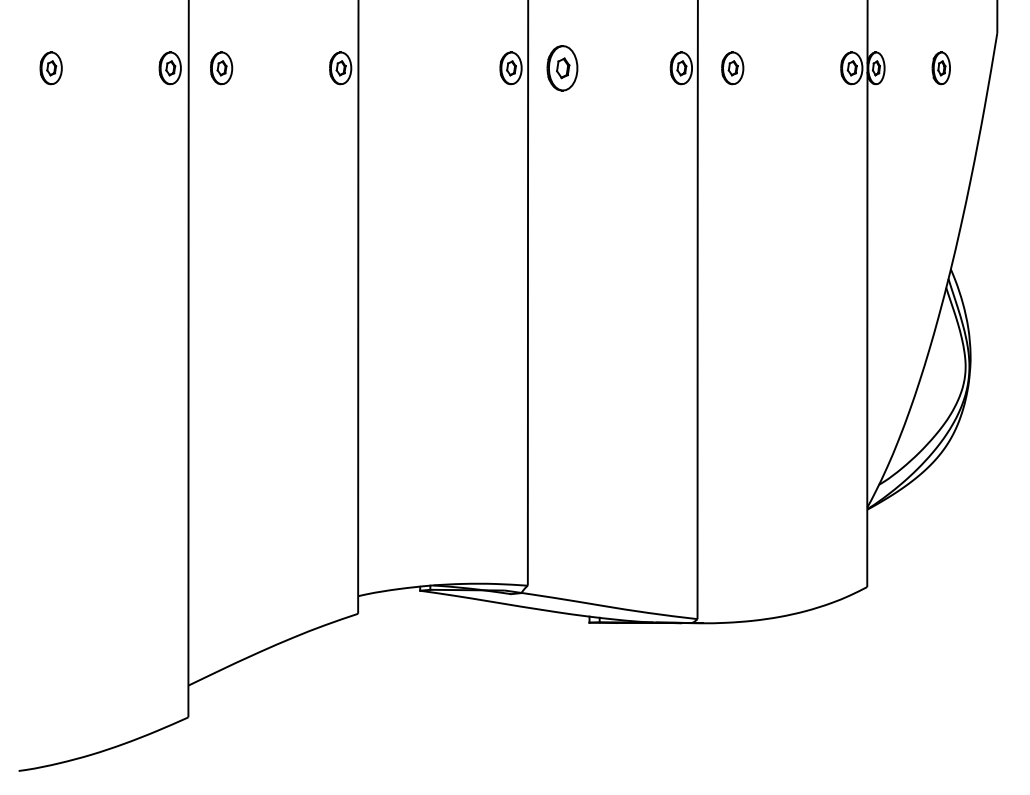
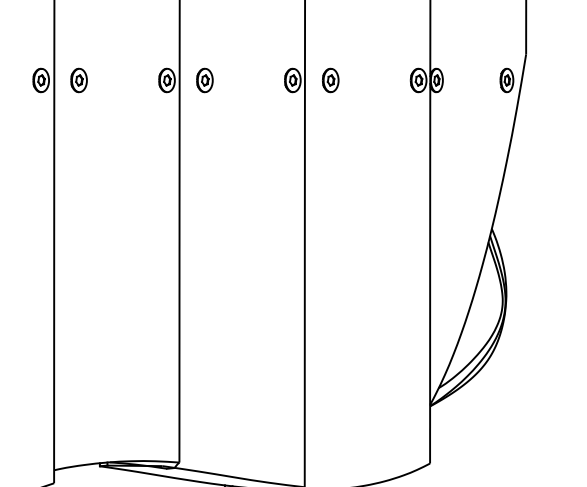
part: (391, 68) -> (78, 80), added
part: (561, 68) -> (204, 80), size x0.71
part: (940, 68) -> (506, 80), moved

